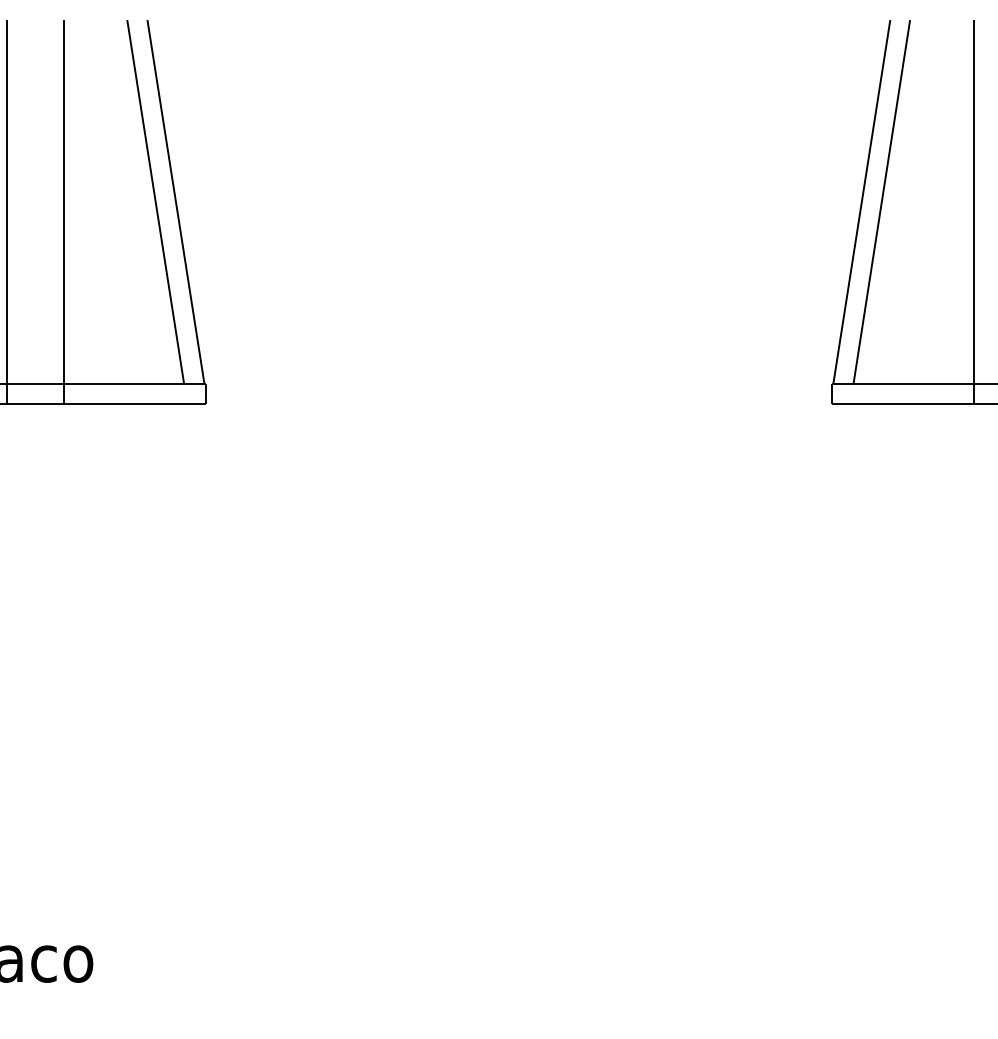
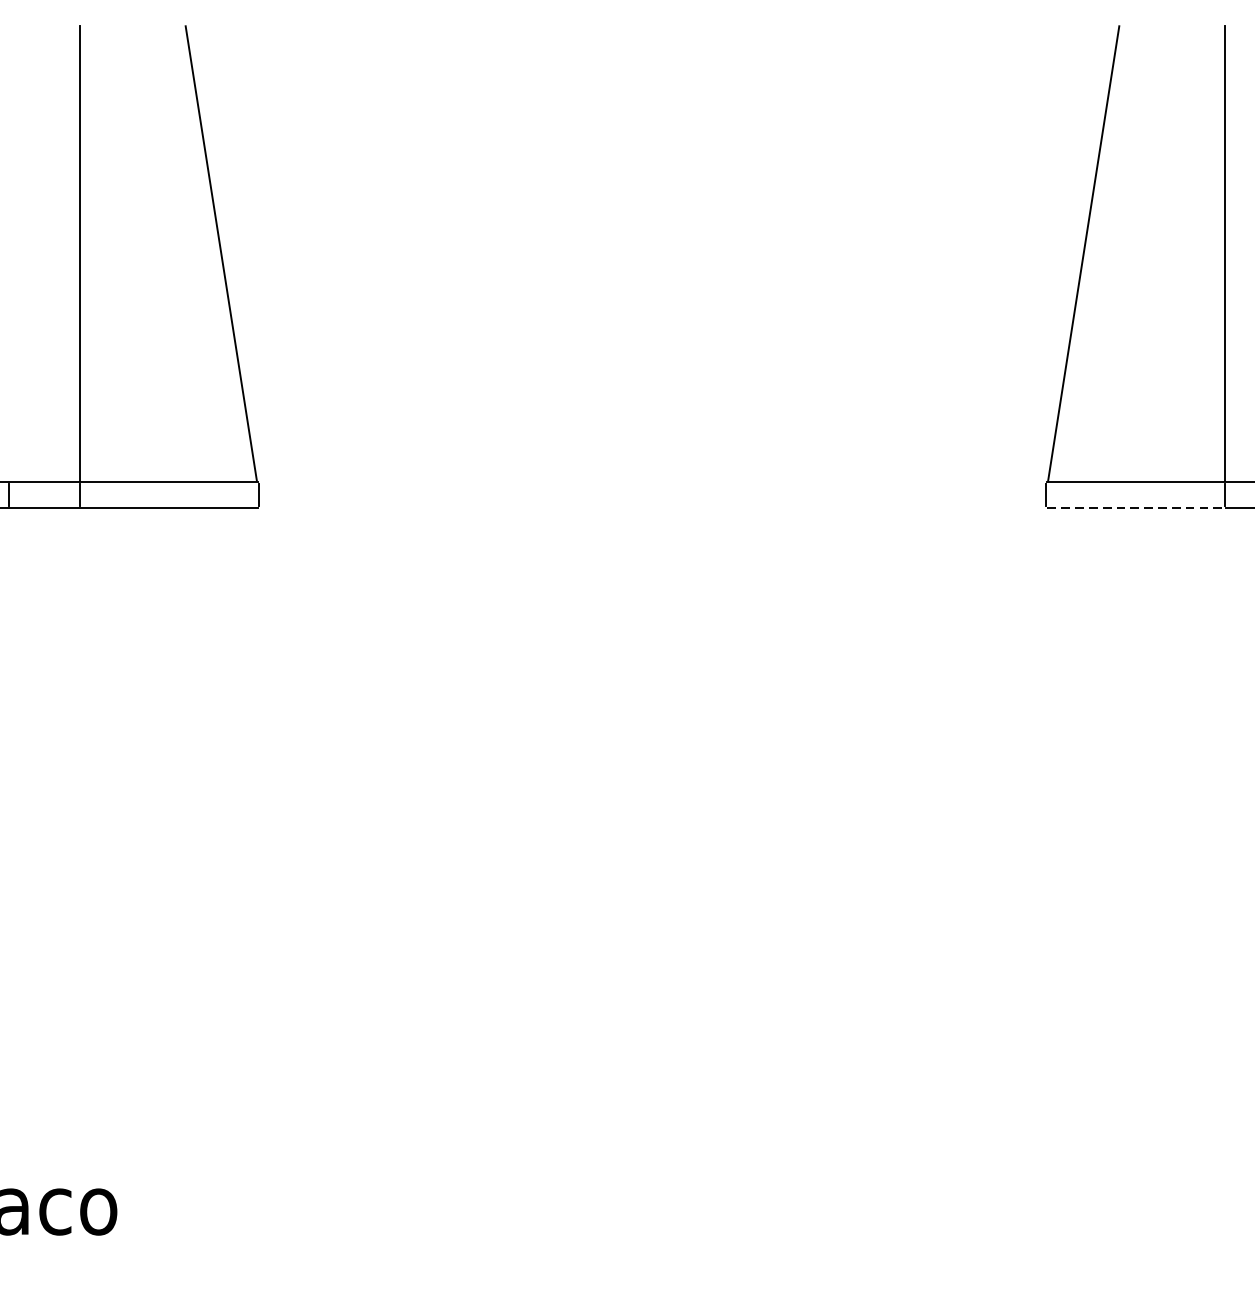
line: (6, 201) -> (8, 253), removed
line: (155, 201) -> (195, 253), removed
line: (881, 201) -> (1108, 253), removed
line: (903, 404) -> (1136, 508), solid -> dashed

